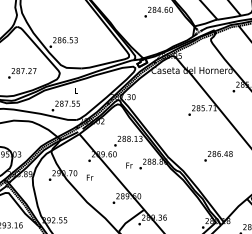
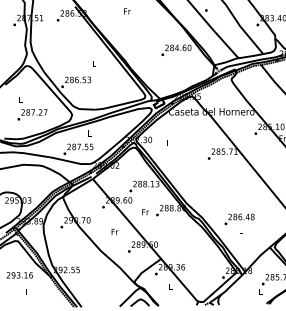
text: (218, 156) -> (239, 219), moved
text: (89, 177) -> (114, 231), moved

